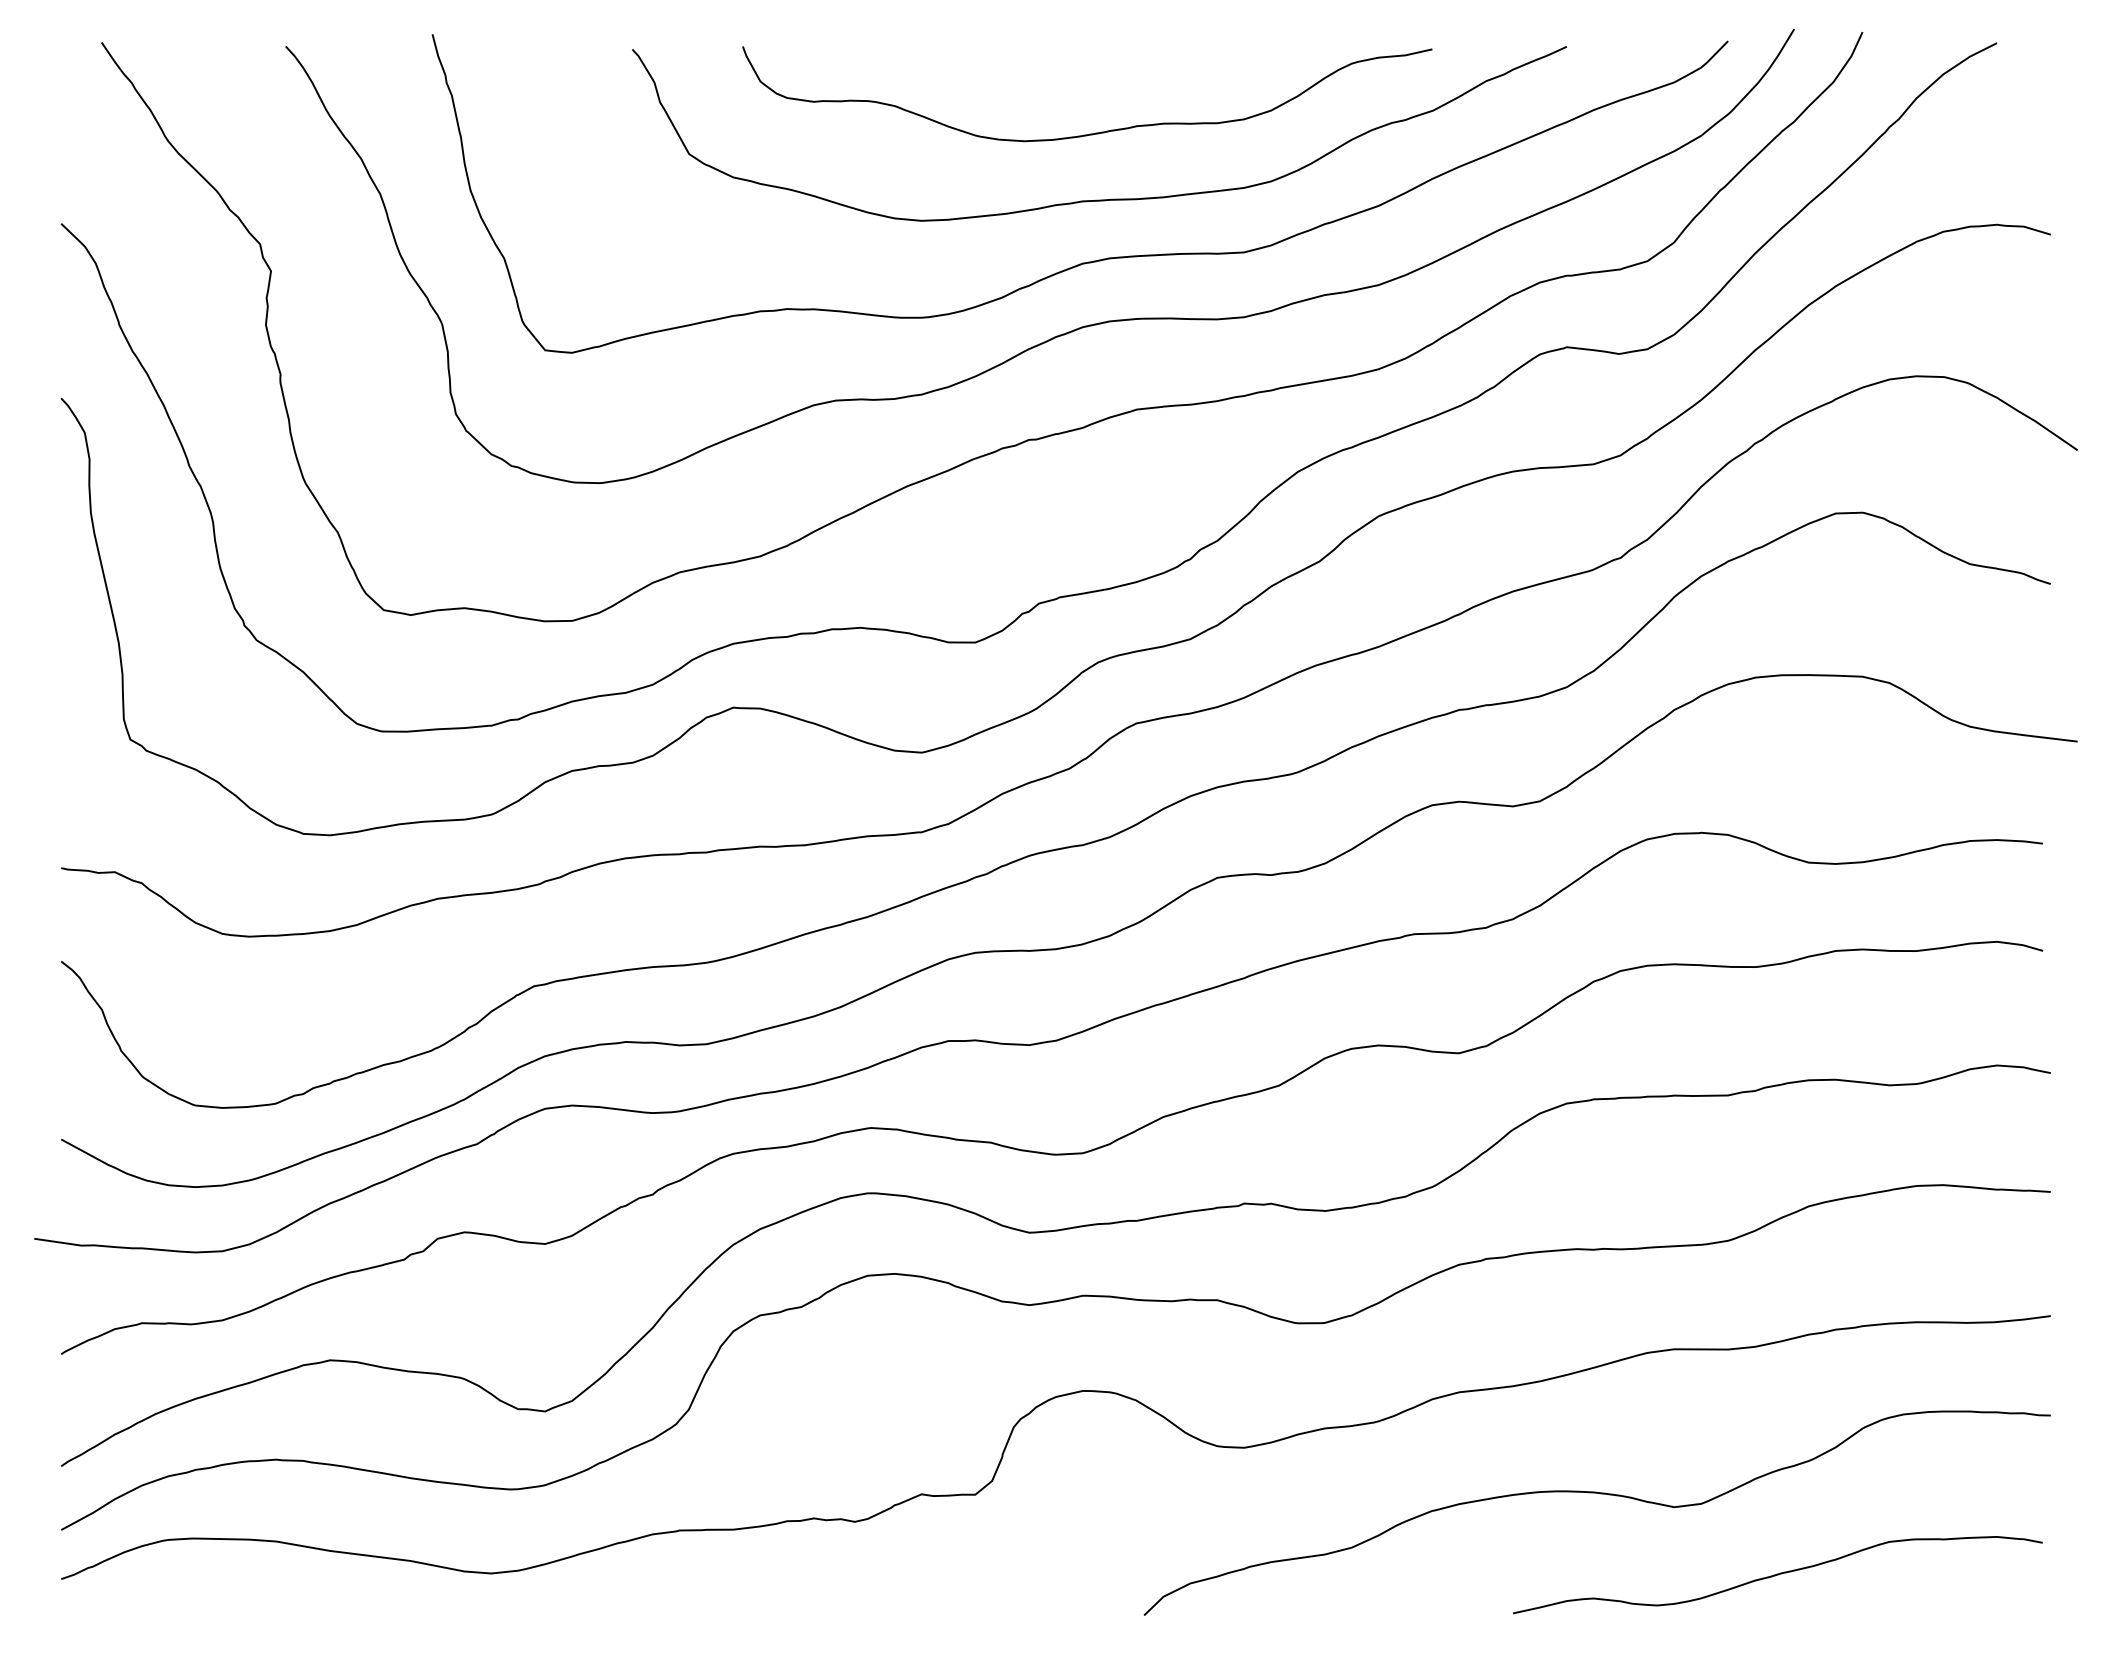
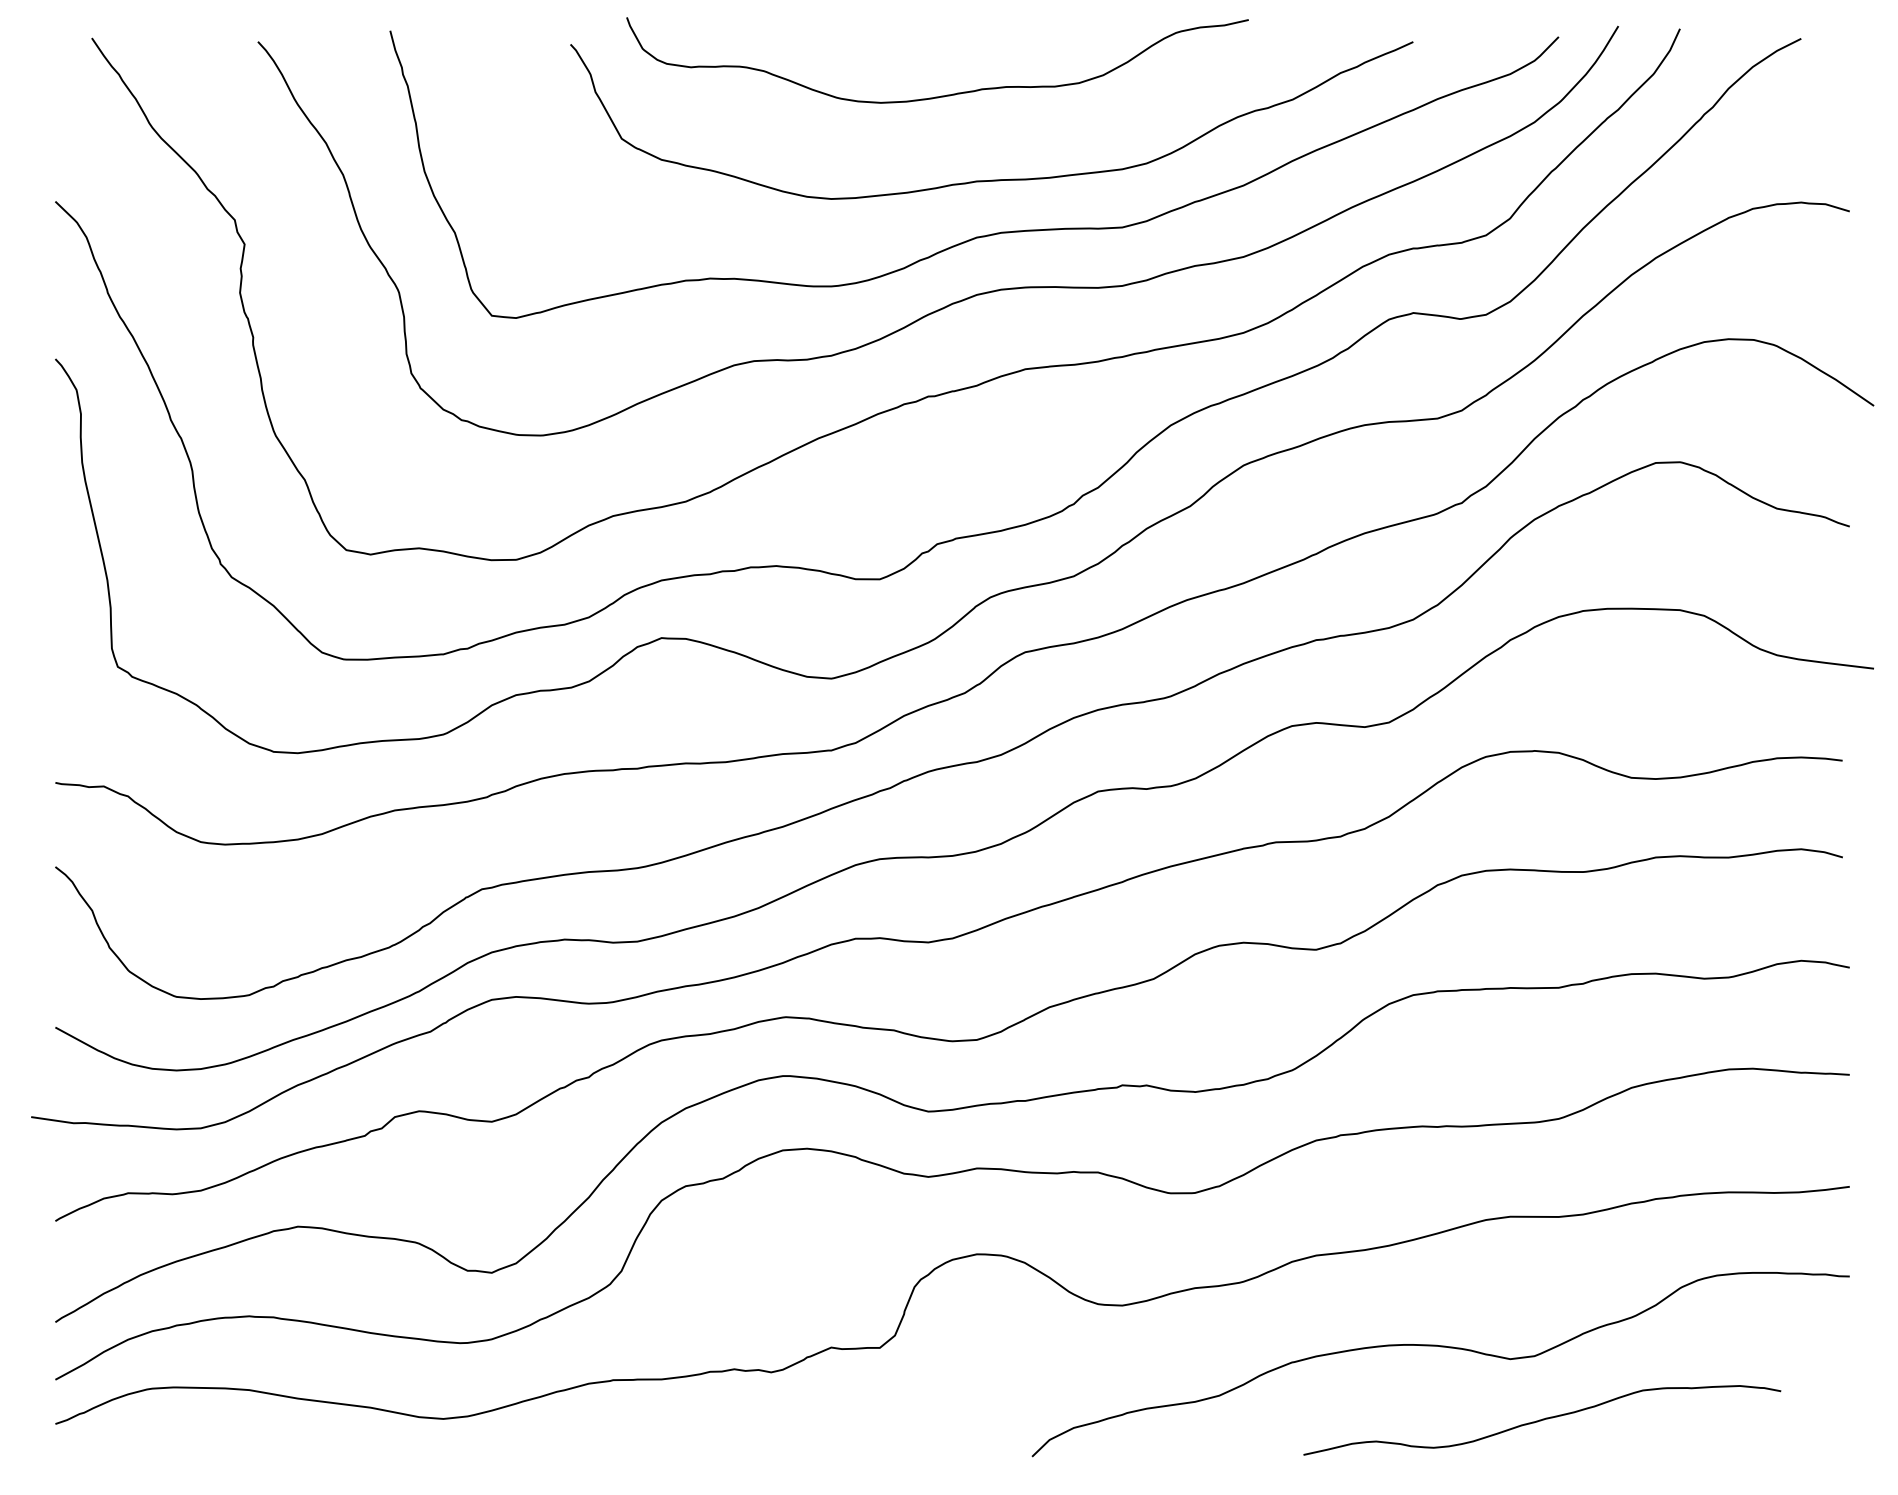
curve: (1095, 132) -> (944, 94), moved
curve: (1777, 1575) -> (1541, 1420), moved

